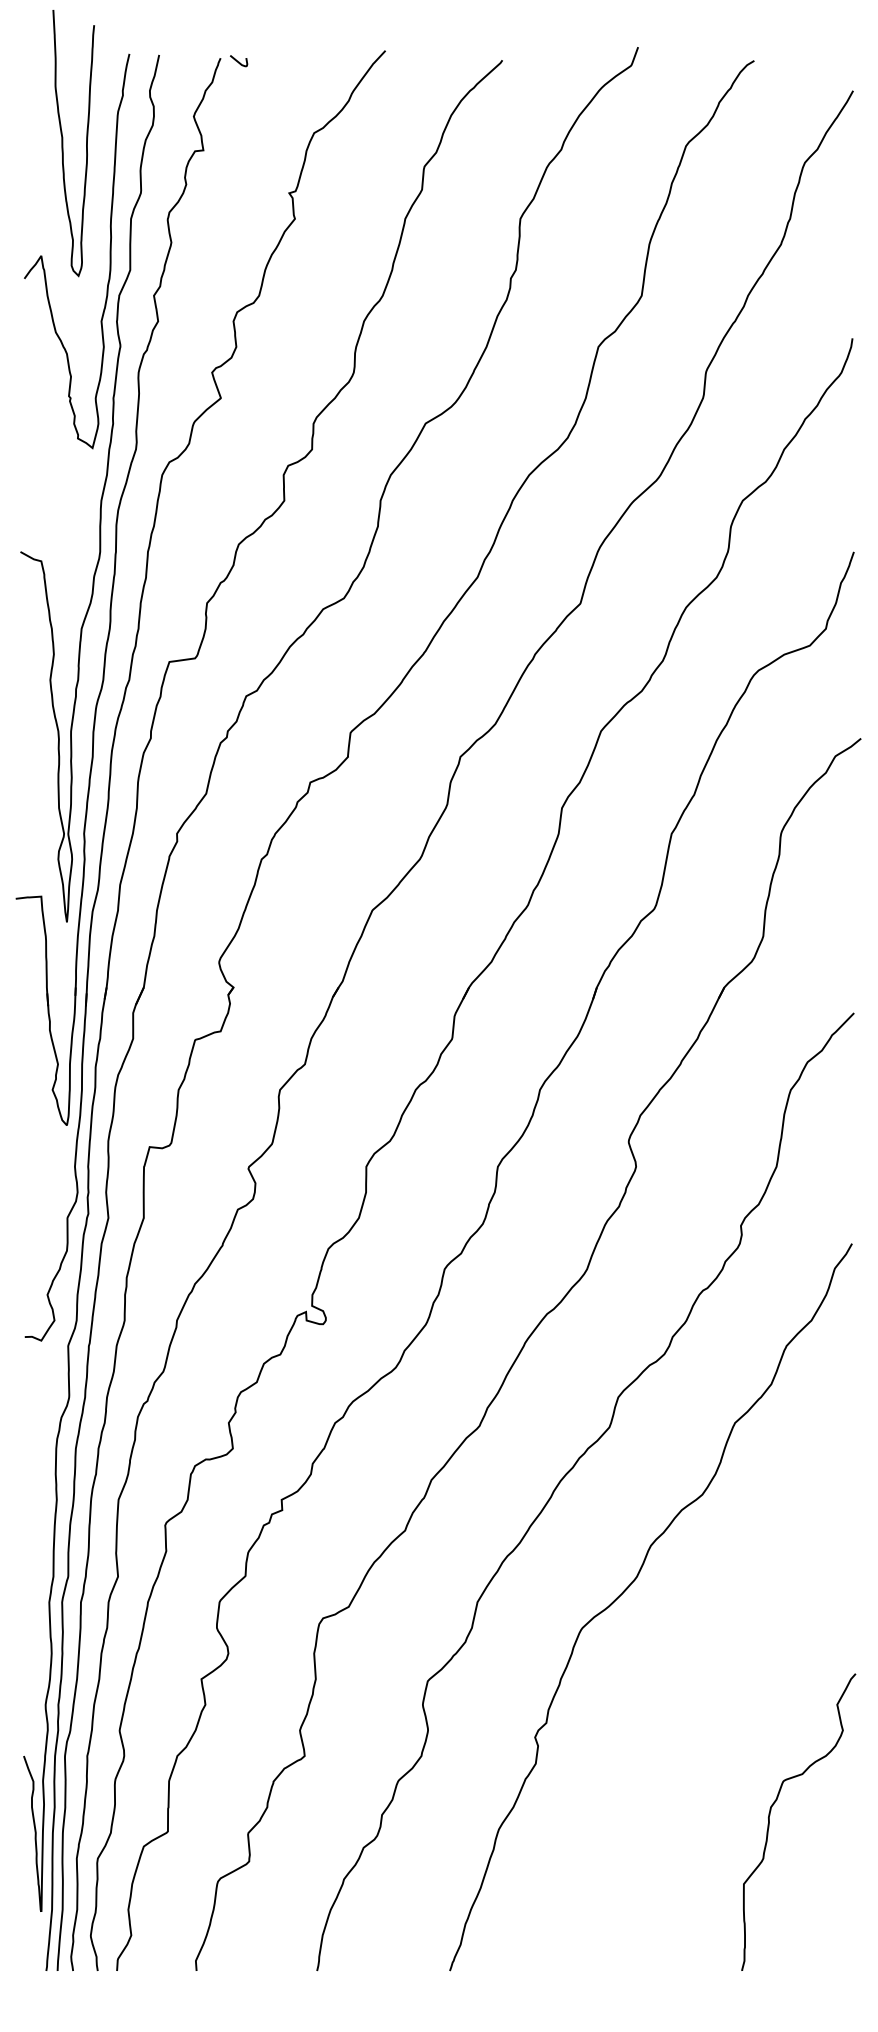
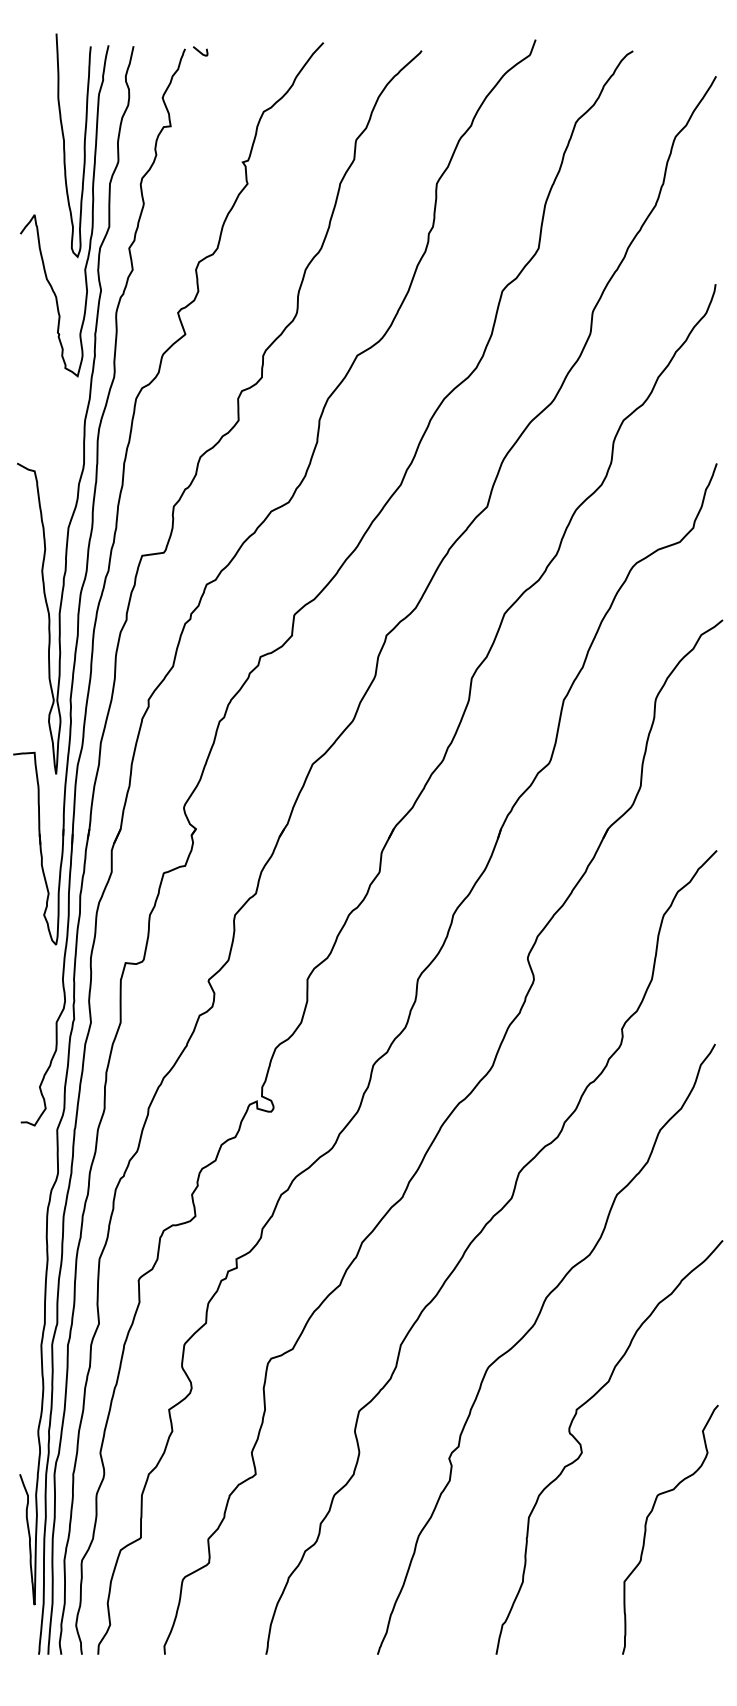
curve: (63, 143) -> (65, 145), moved
curve: (694, 1730) -> (582, 1452), added

